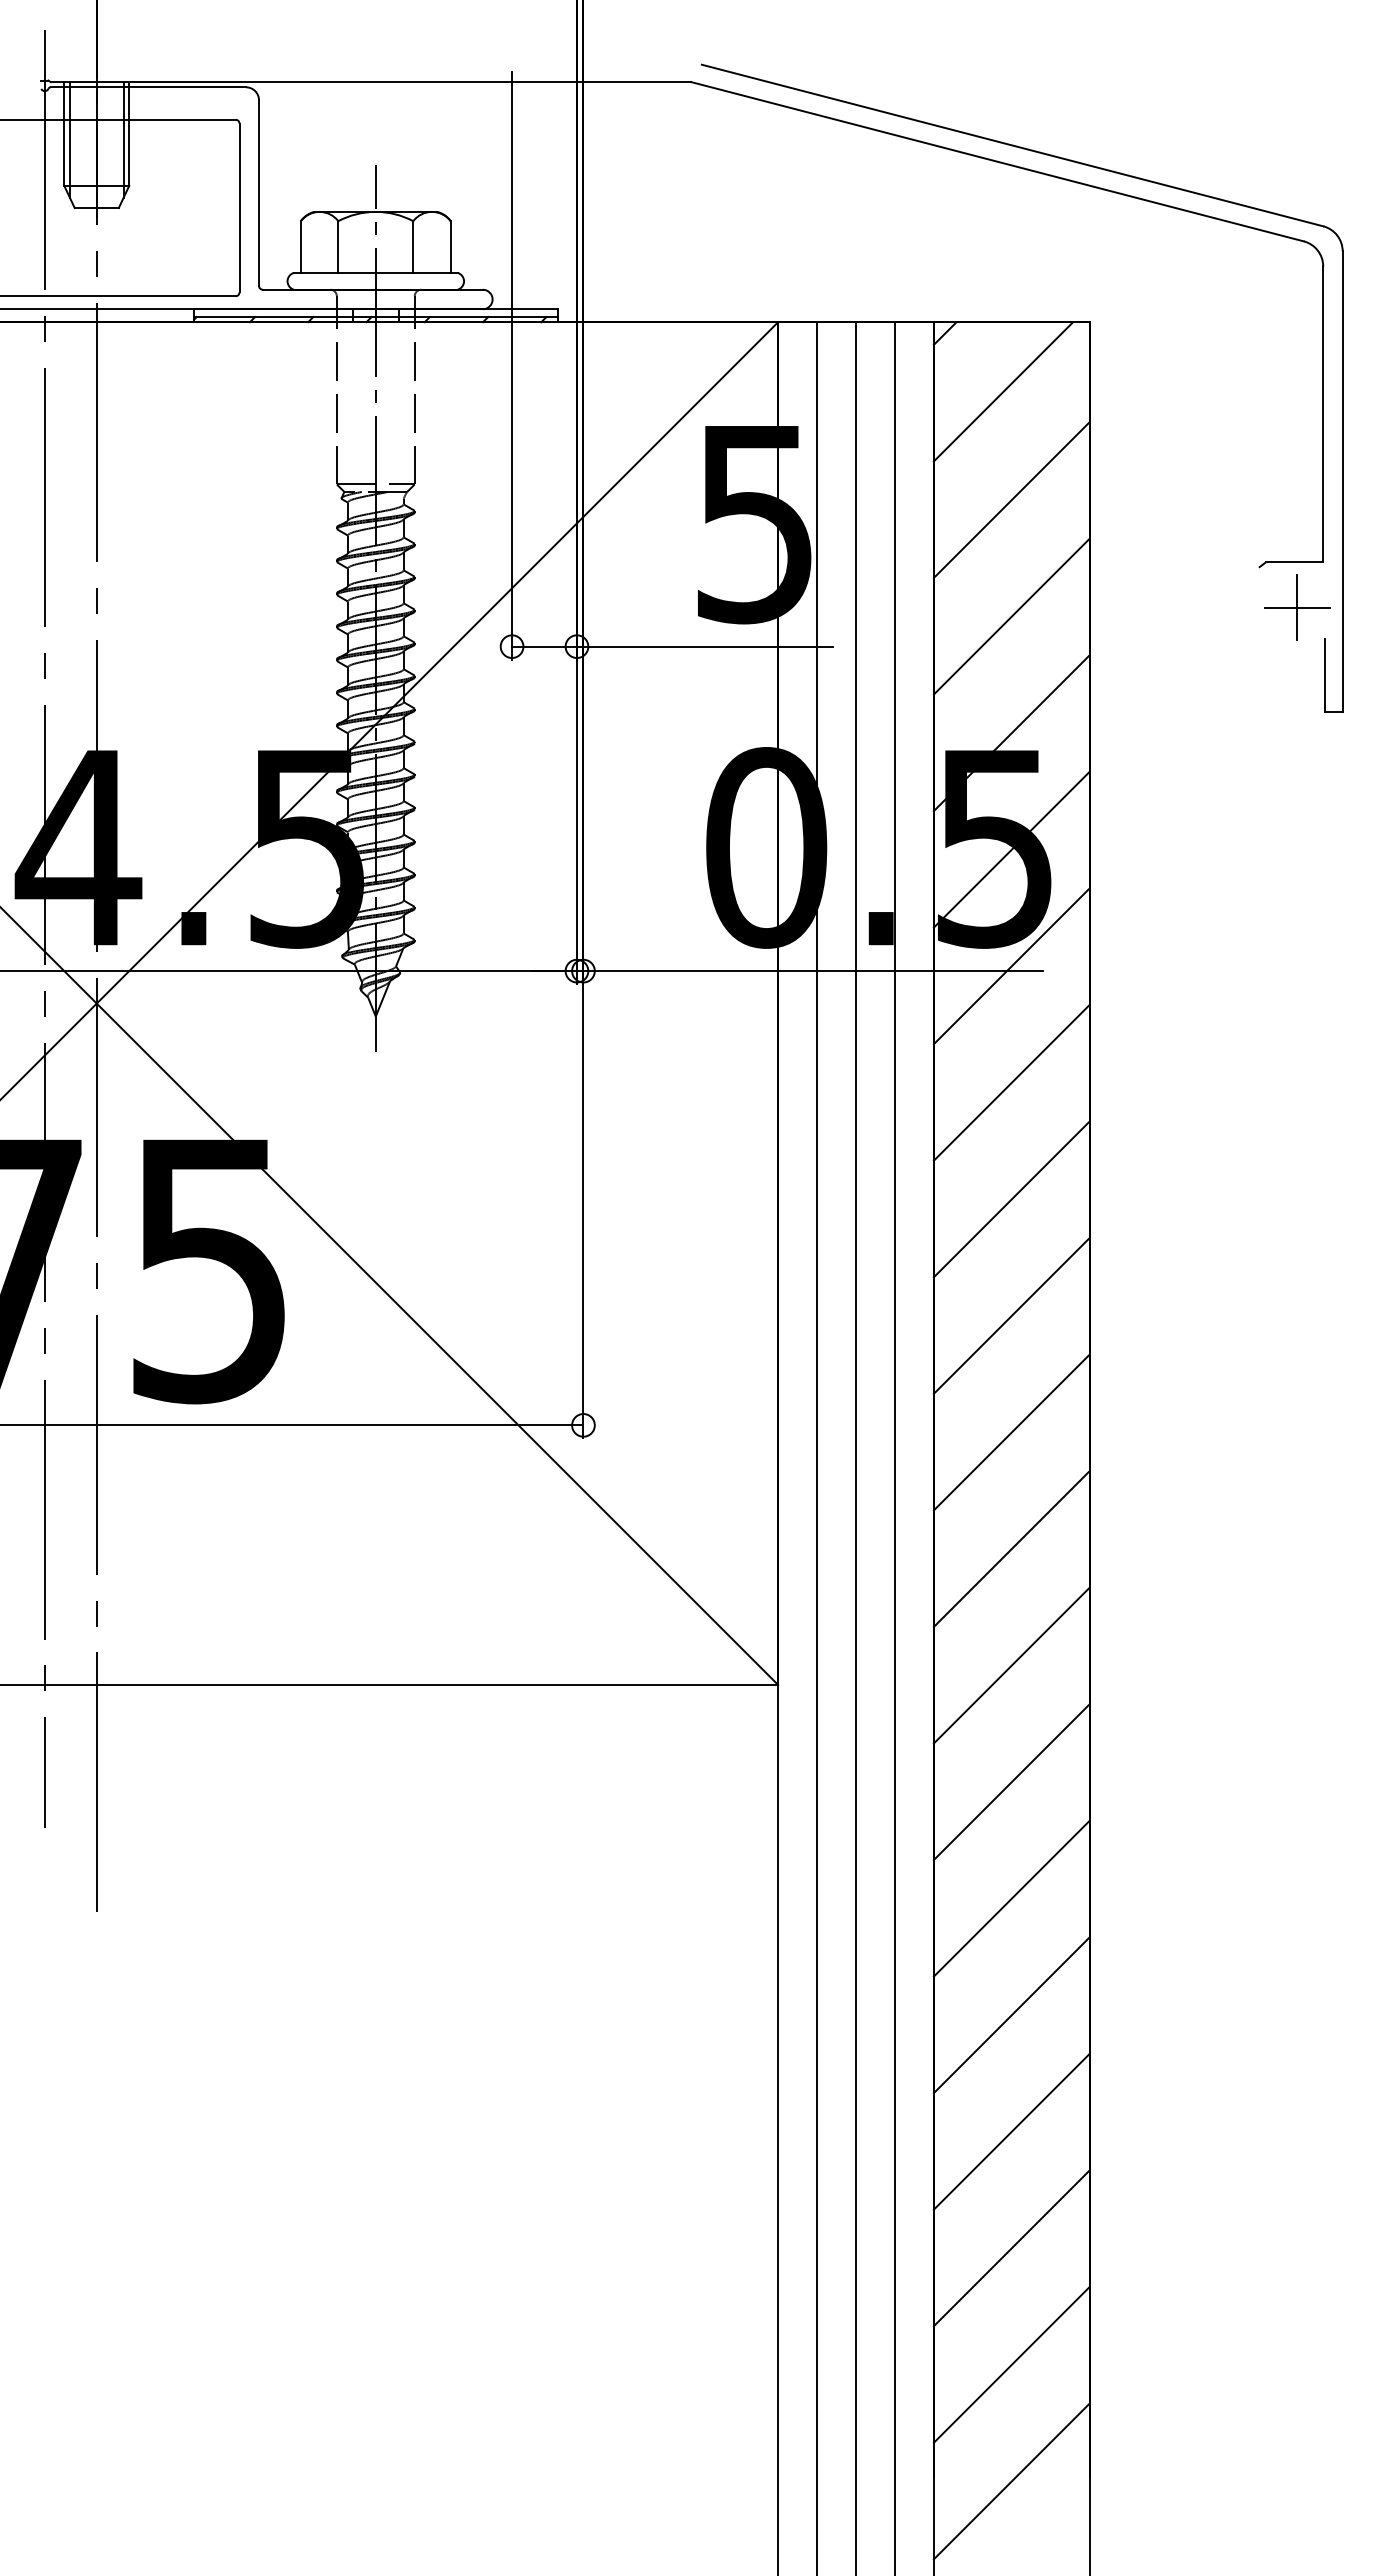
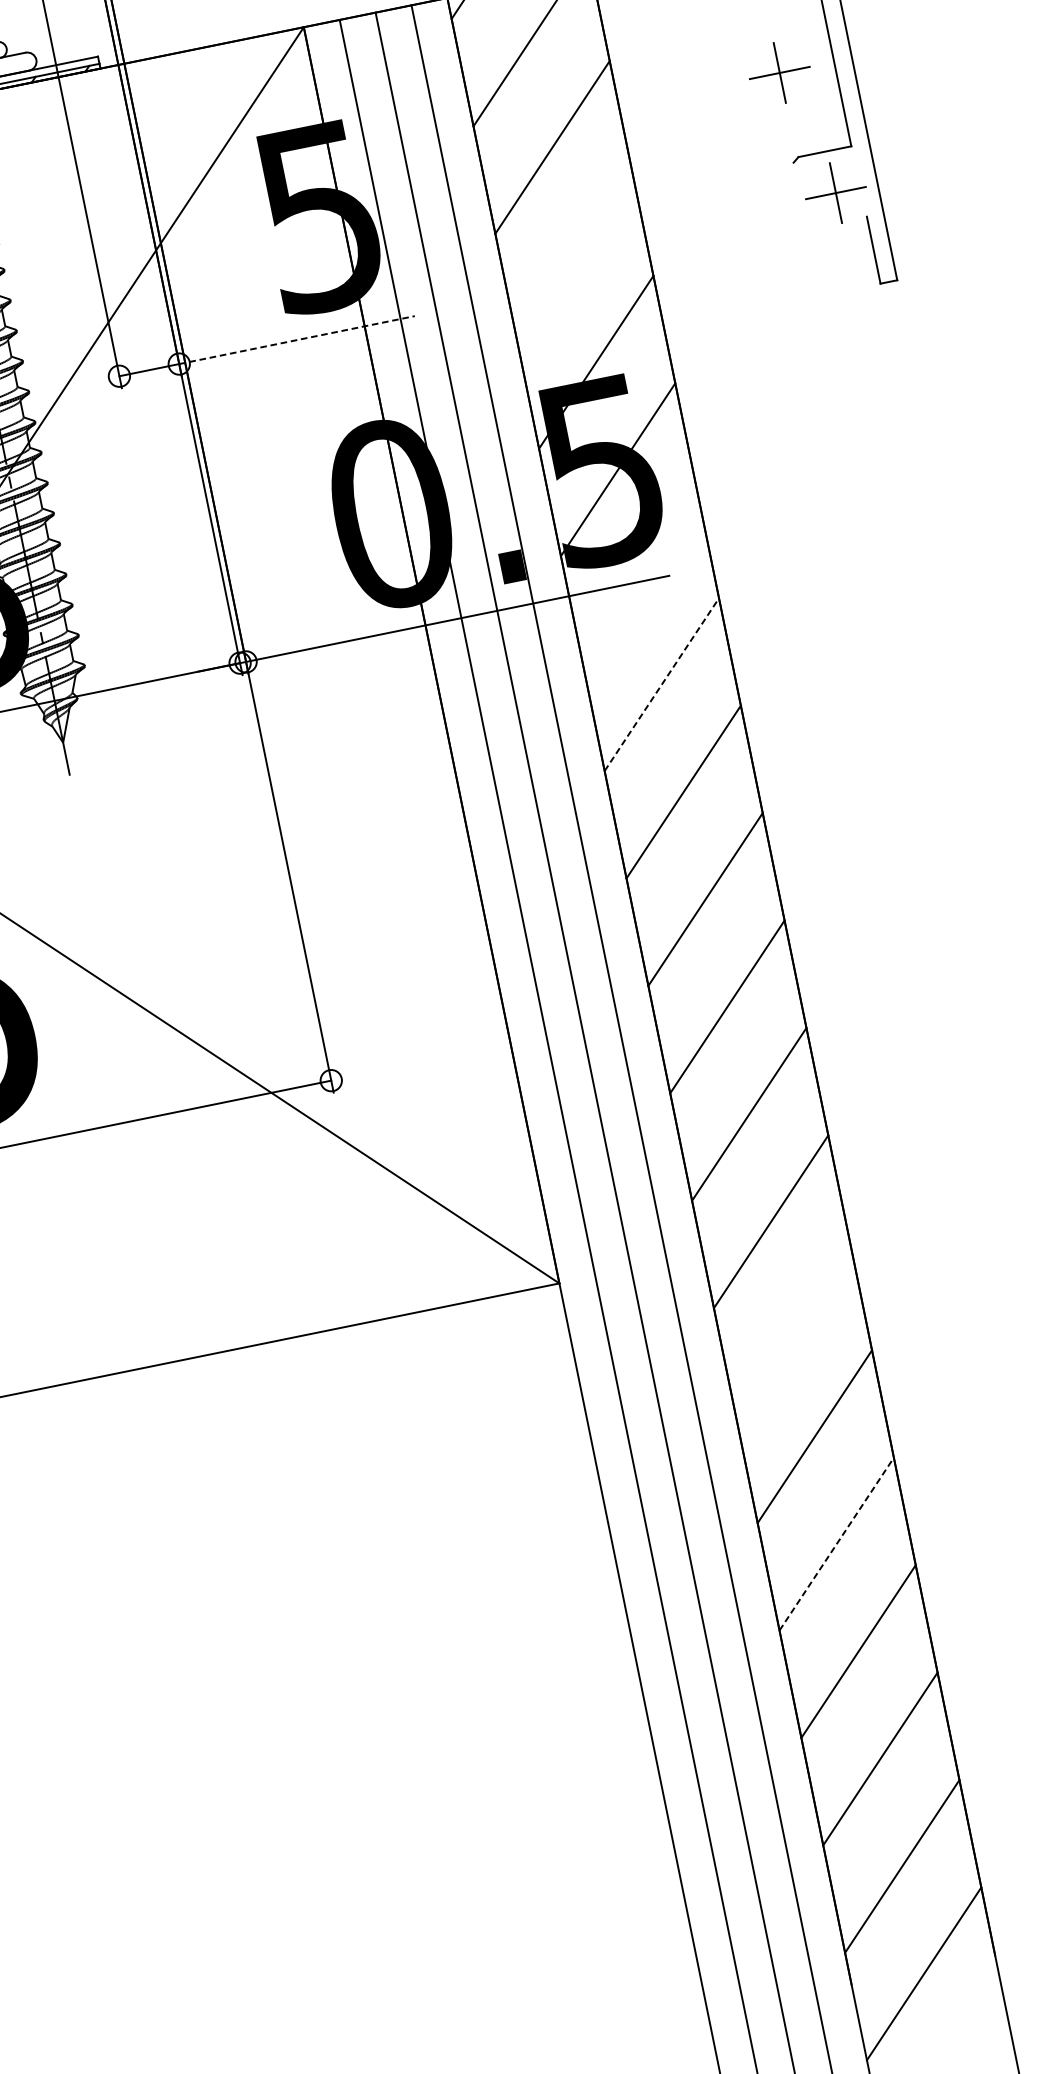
part: (1264, 470) -> (779, 72), added
line: (1011, 616) -> (574, 254), removed
line: (704, 646) -> (296, 340), solid -> dashed
line: (1011, 966) -> (639, 577), removed
line: (1012, 1082) -> (662, 684), solid -> dashed
line: (1011, 1782) -> (792, 1329), removed
line: (1012, 2014) -> (837, 1543), solid -> dashed

